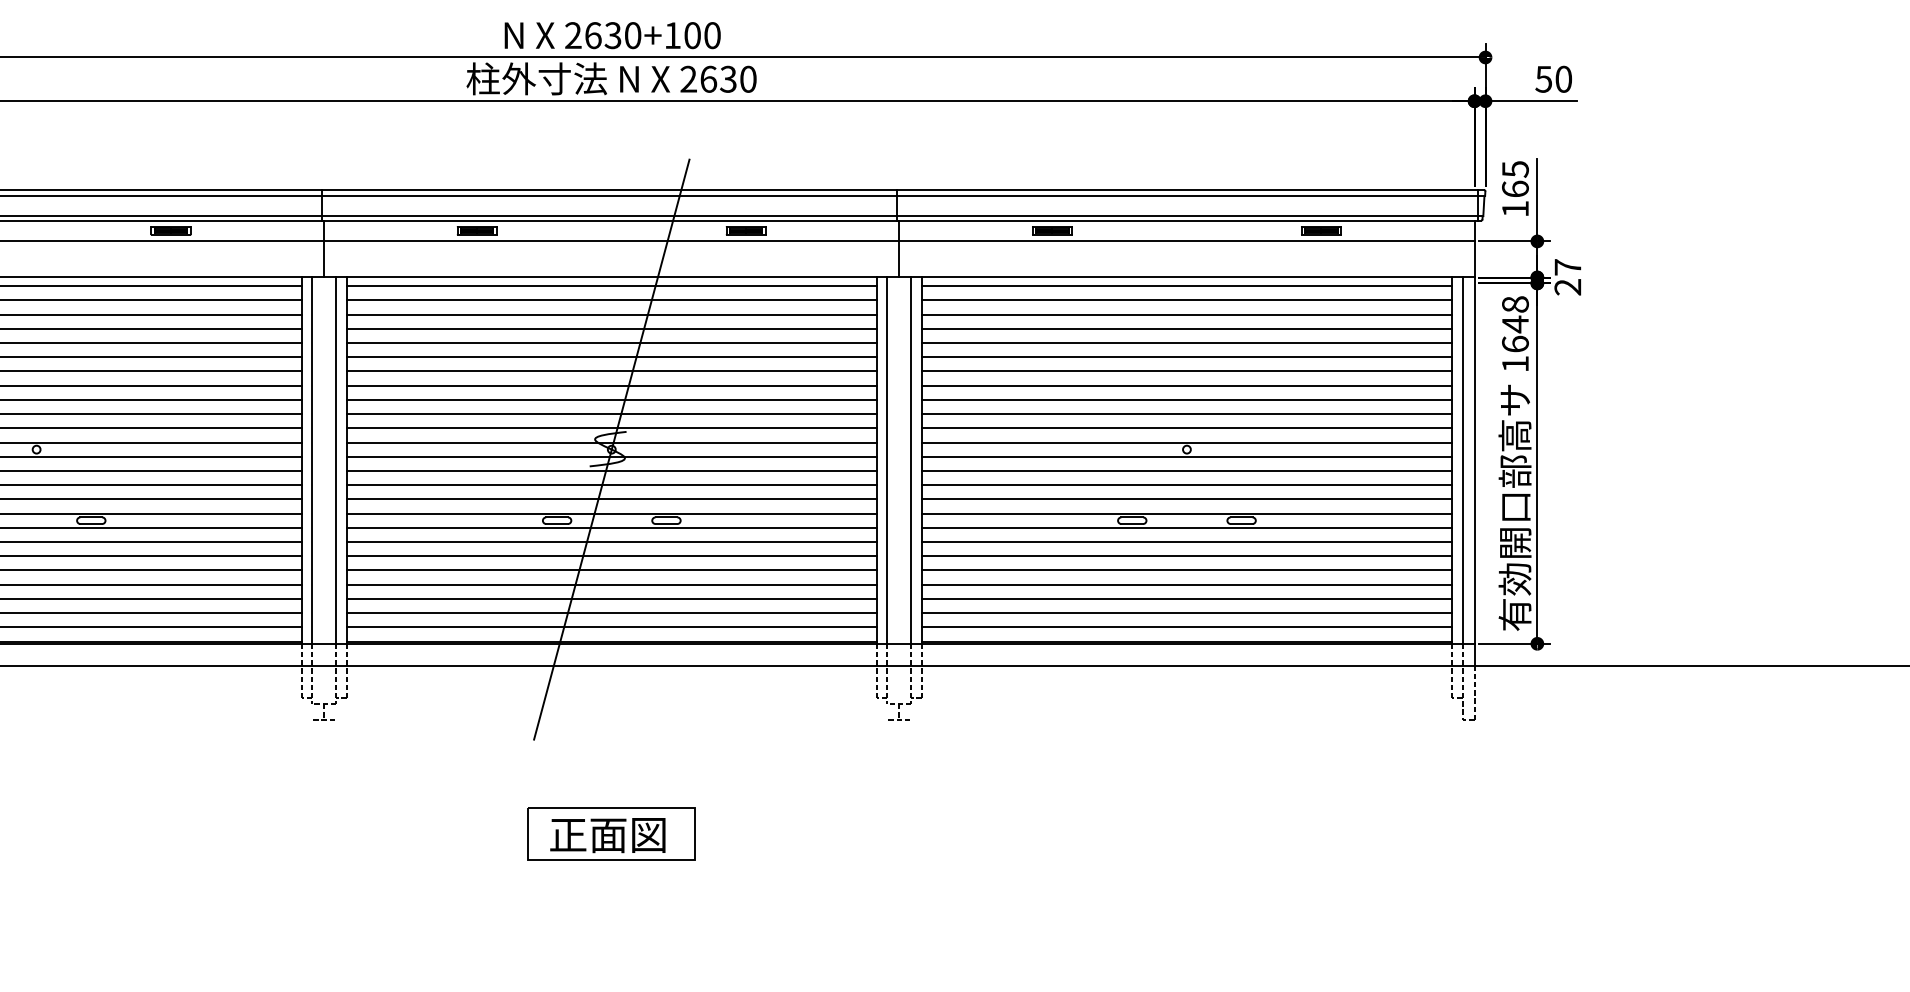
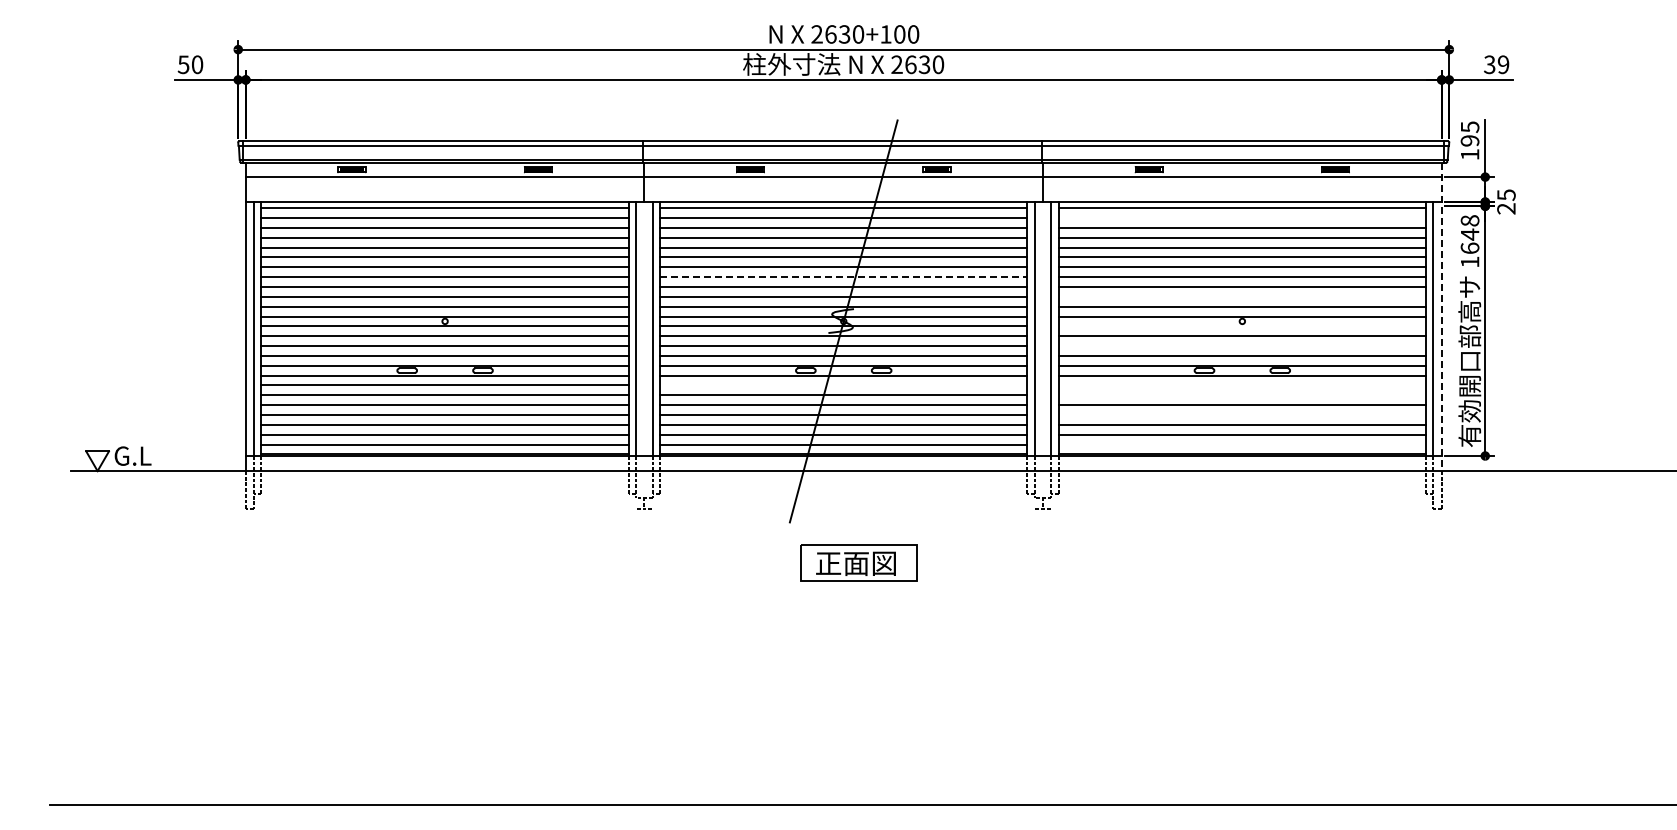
text: (1553, 78) -> (1496, 64), 50 -> 39
text: (1514, 188) -> (1469, 140), 165 -> 195
text: (1568, 266) -> (1506, 194), 27 -> 25
line: (1187, 299) -> (1242, 217), removed
line: (611, 386) -> (843, 277), solid -> dashed
line: (1187, 413) -> (1242, 296), removed
line: (1474, 443) -> (1441, 317), solid -> dashed
line: (1187, 456) -> (1242, 326), removed
line: (1187, 485) -> (1242, 346), removed
line: (611, 542) -> (843, 385), removed
line: (1187, 542) -> (1242, 385), removed
line: (1187, 556) -> (1242, 395), removed
line: (1187, 585) -> (1242, 415), removed
line: (1187, 627) -> (1242, 444), removed
part: (611, 833) -> (858, 562), moved

